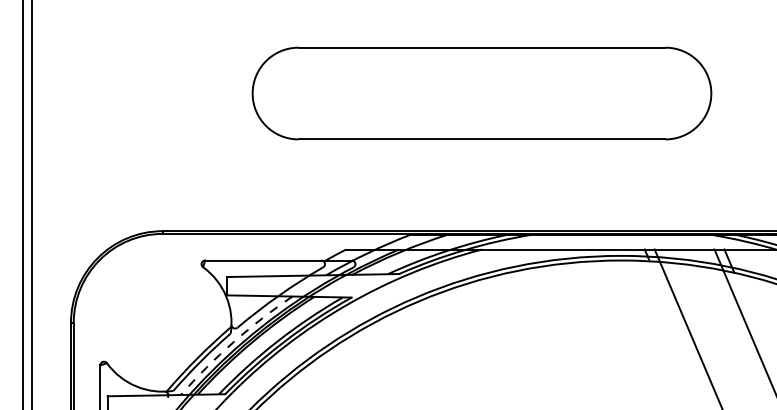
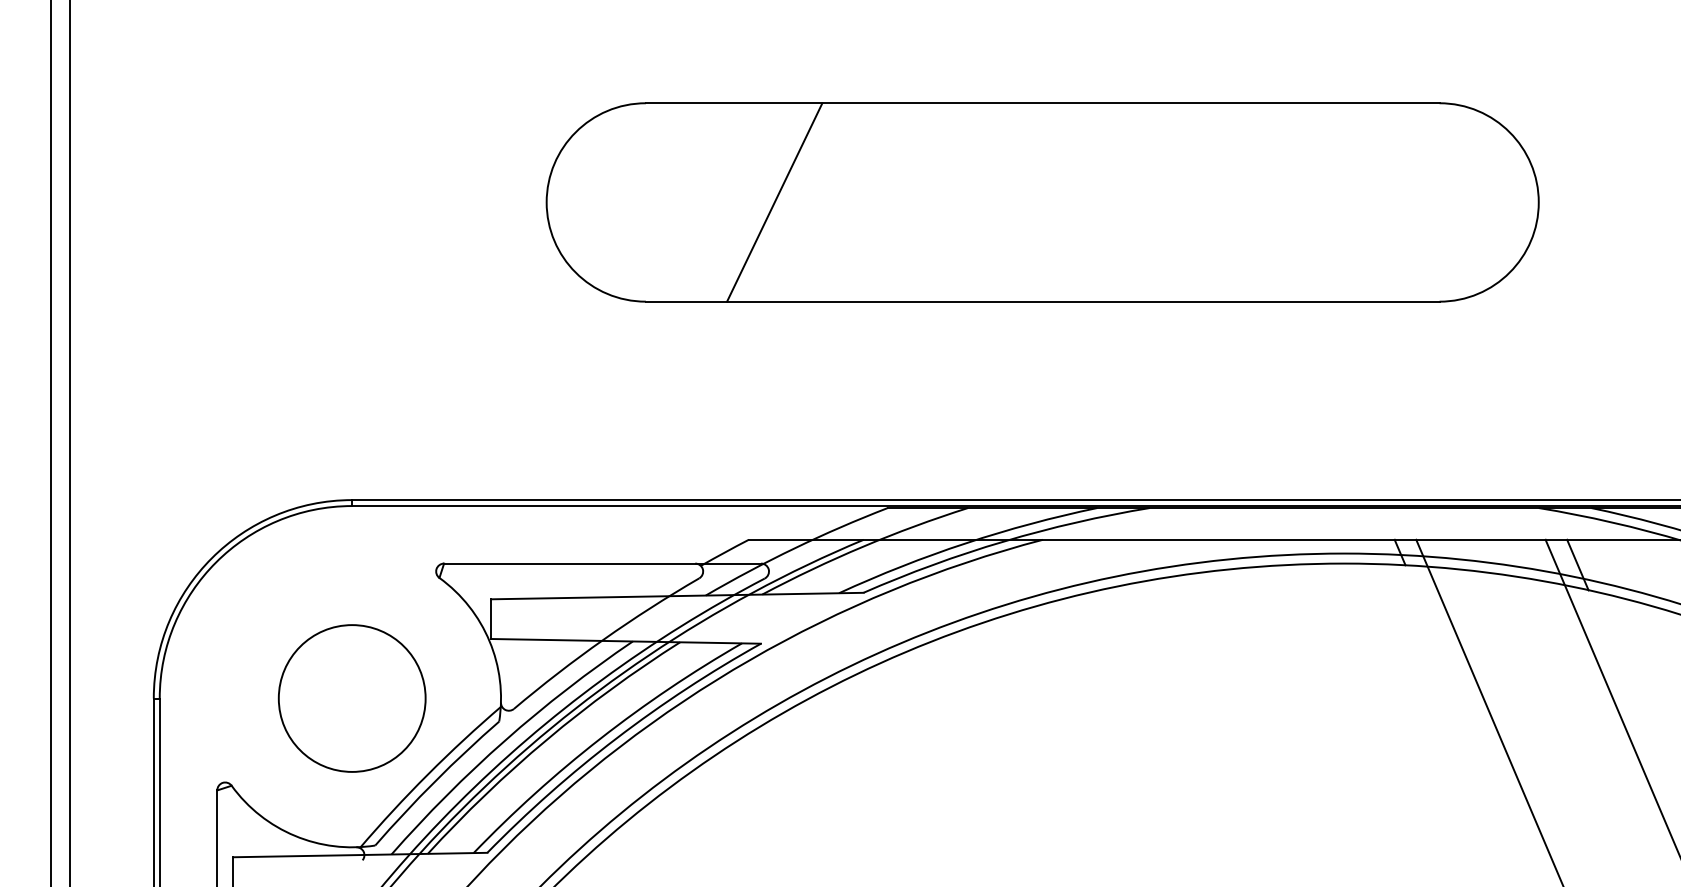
line: (358, 93) -> (775, 202), added
circle: (162, 322) -> (351, 697), added
arc: (233, 342) -> (505, 740), dashed -> solid

